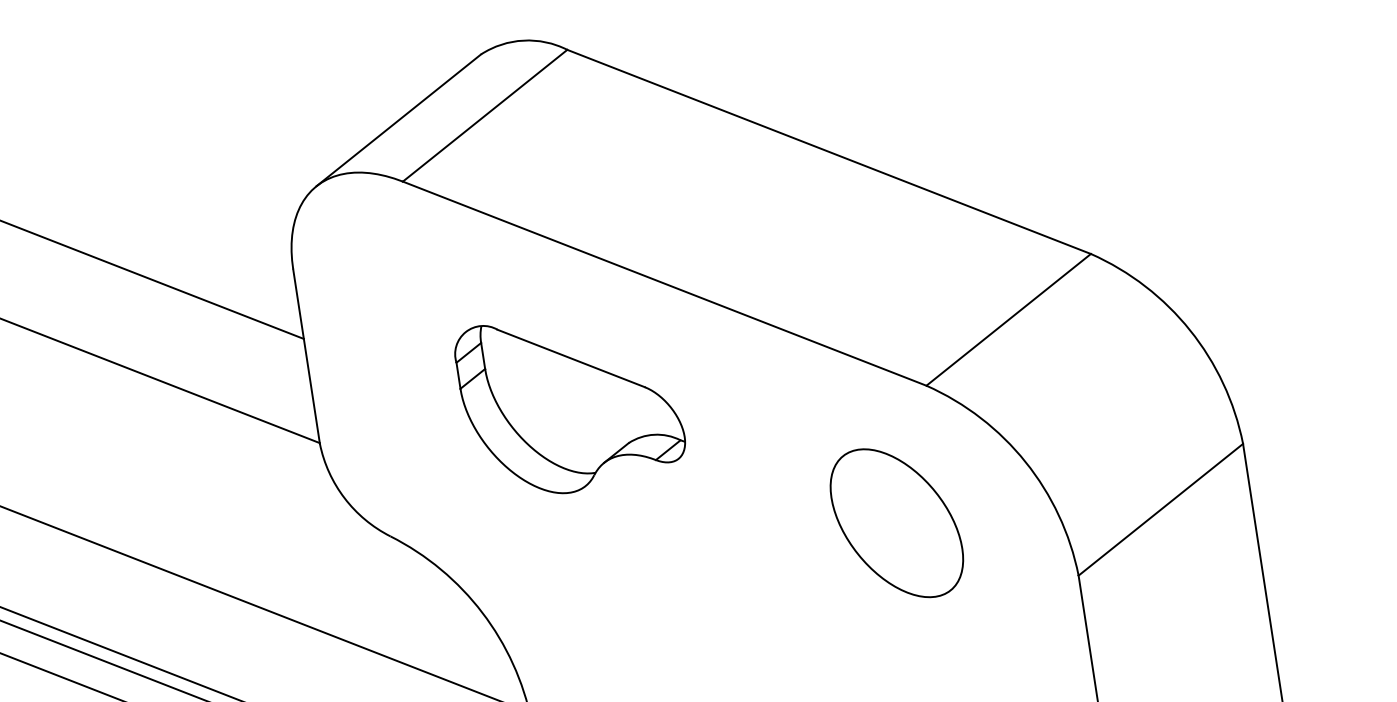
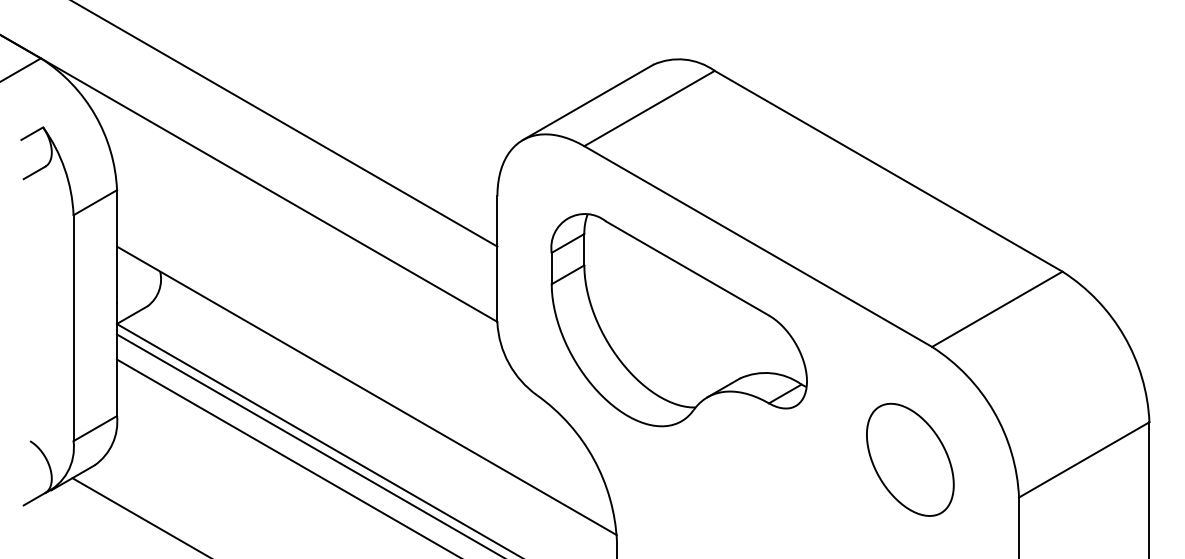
part: (570, 402) -> (678, 320), size x1.67
part: (897, 522) -> (910, 459), moved

